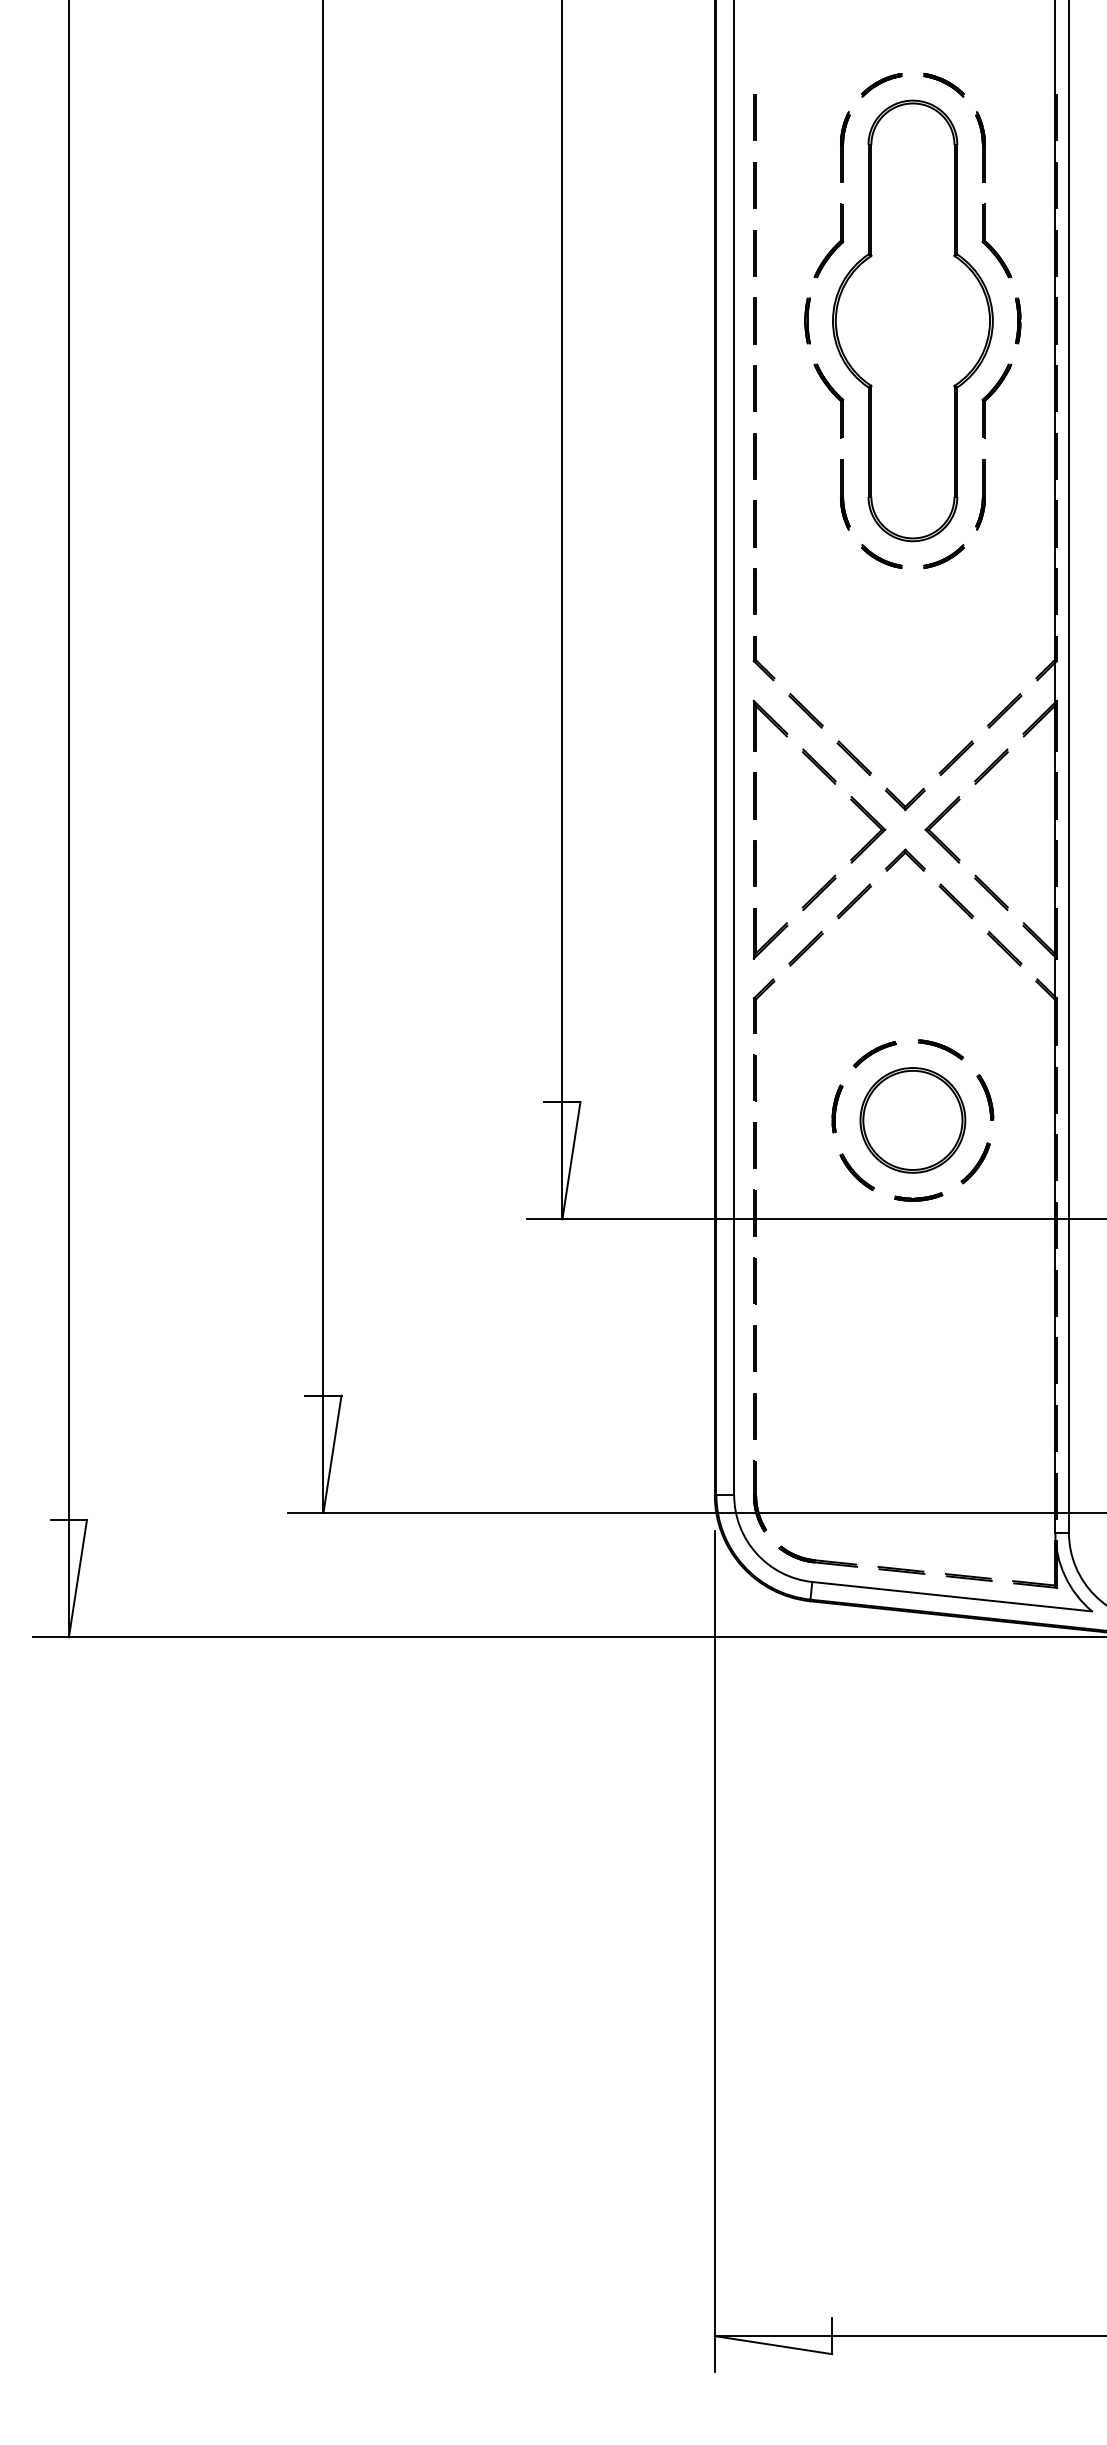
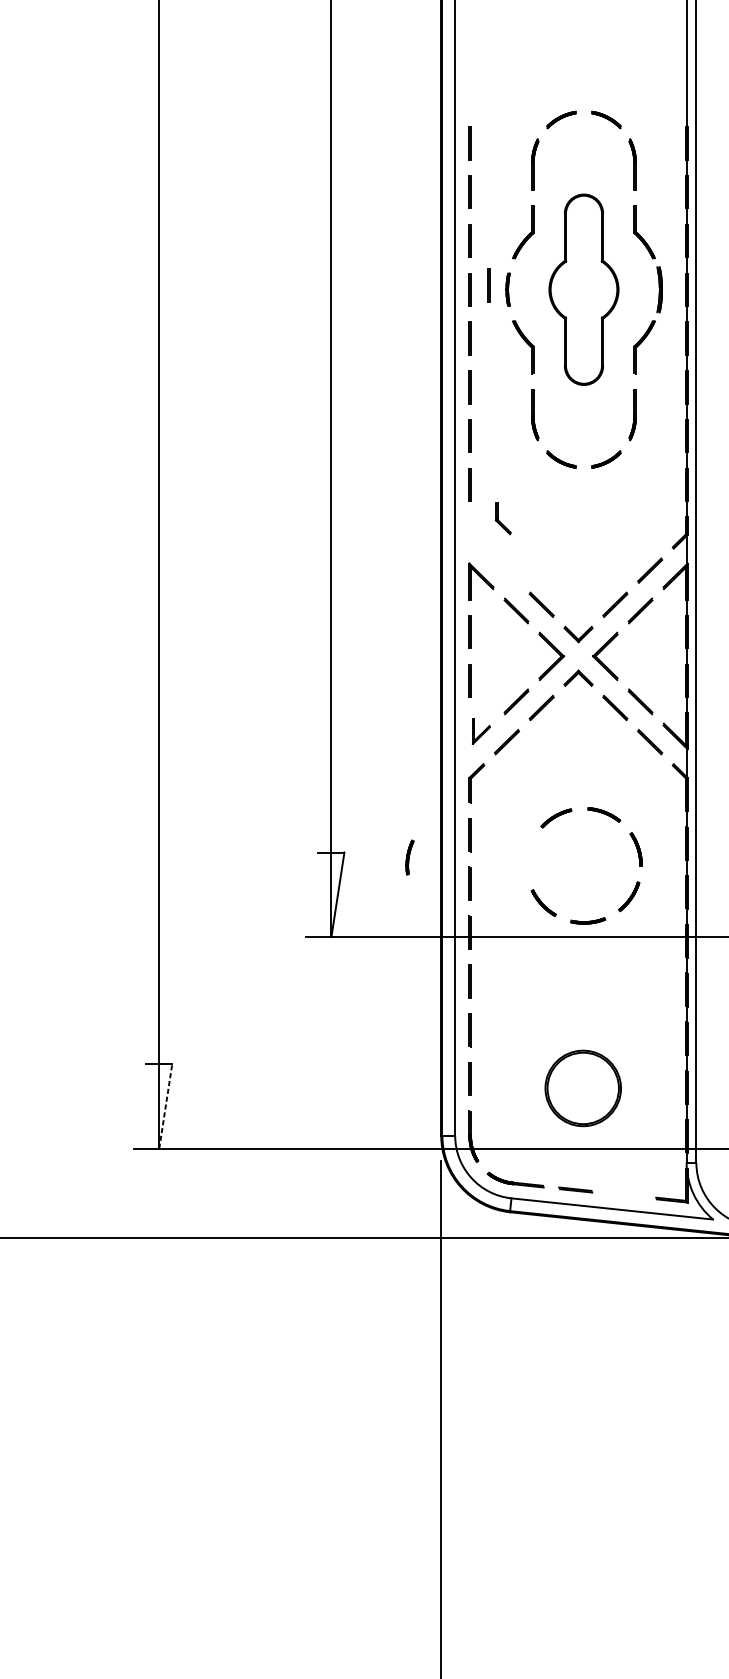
line: (780, 315) -> (488, 285), added
part: (912, 320) -> (583, 289), size x0.6
part: (1018, 320) -> (660, 289), size x1.4
part: (763, 658) -> (502, 518), moved
line: (805, 710) -> (506, 570), removed
part: (770, 933) -> (481, 731), size x0.7
part: (837, 1108) -> (410, 857), moved
part: (912, 1120) -> (582, 1088), moved
line: (332, 1453) -> (165, 1105), solid -> dashed
part: (968, 1577) -> (624, 1195), removed

